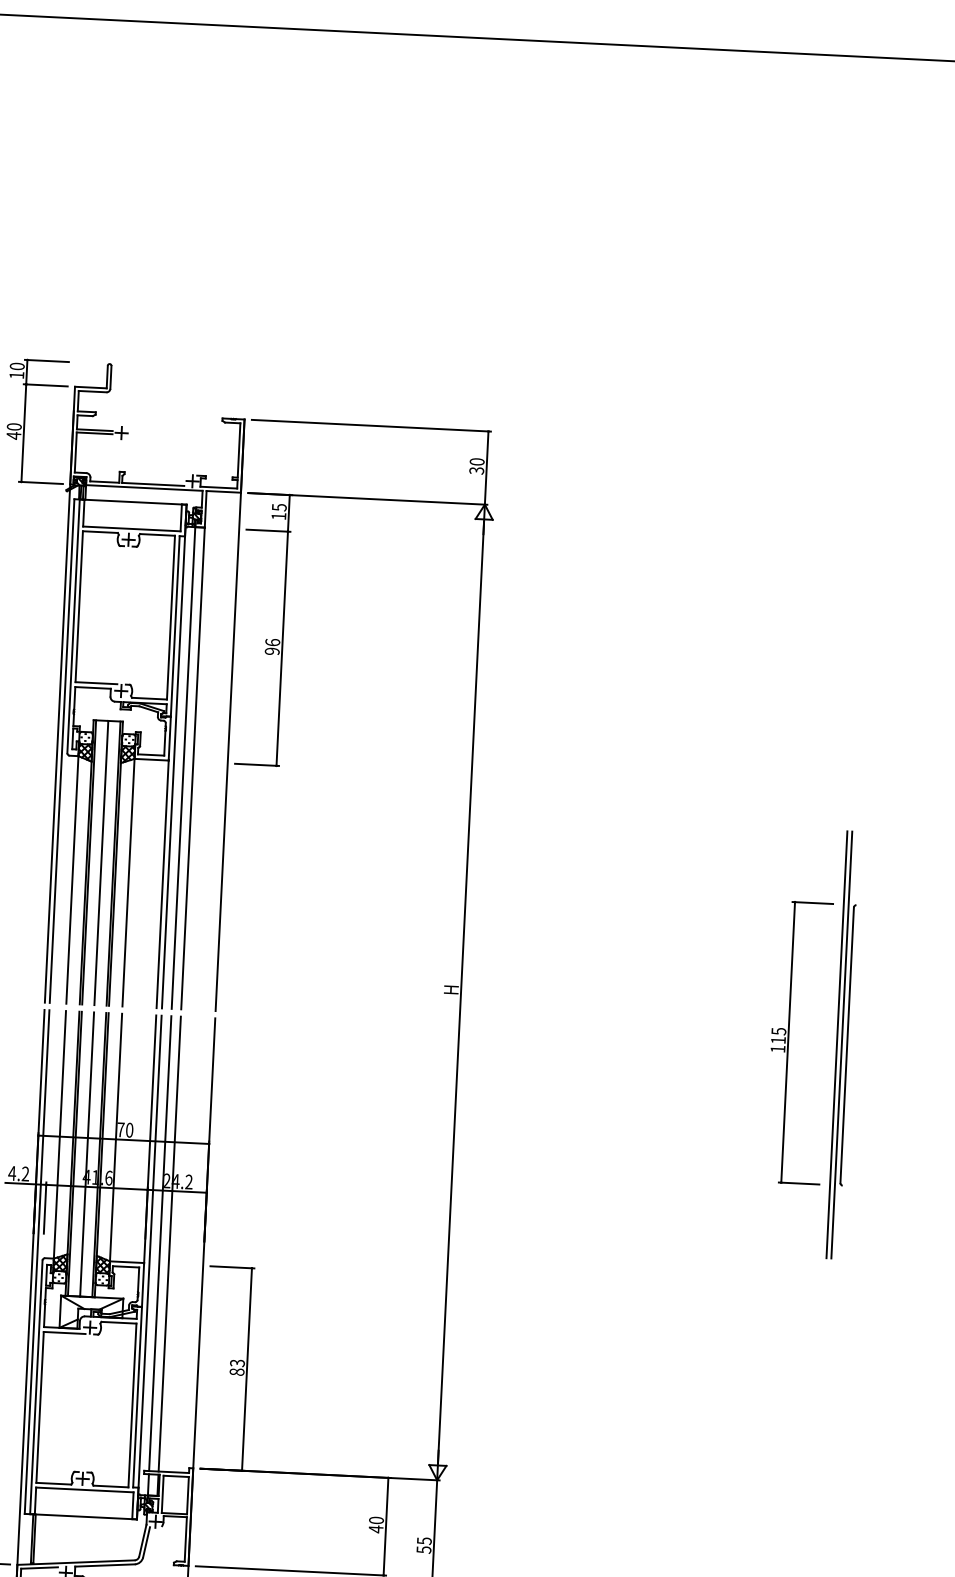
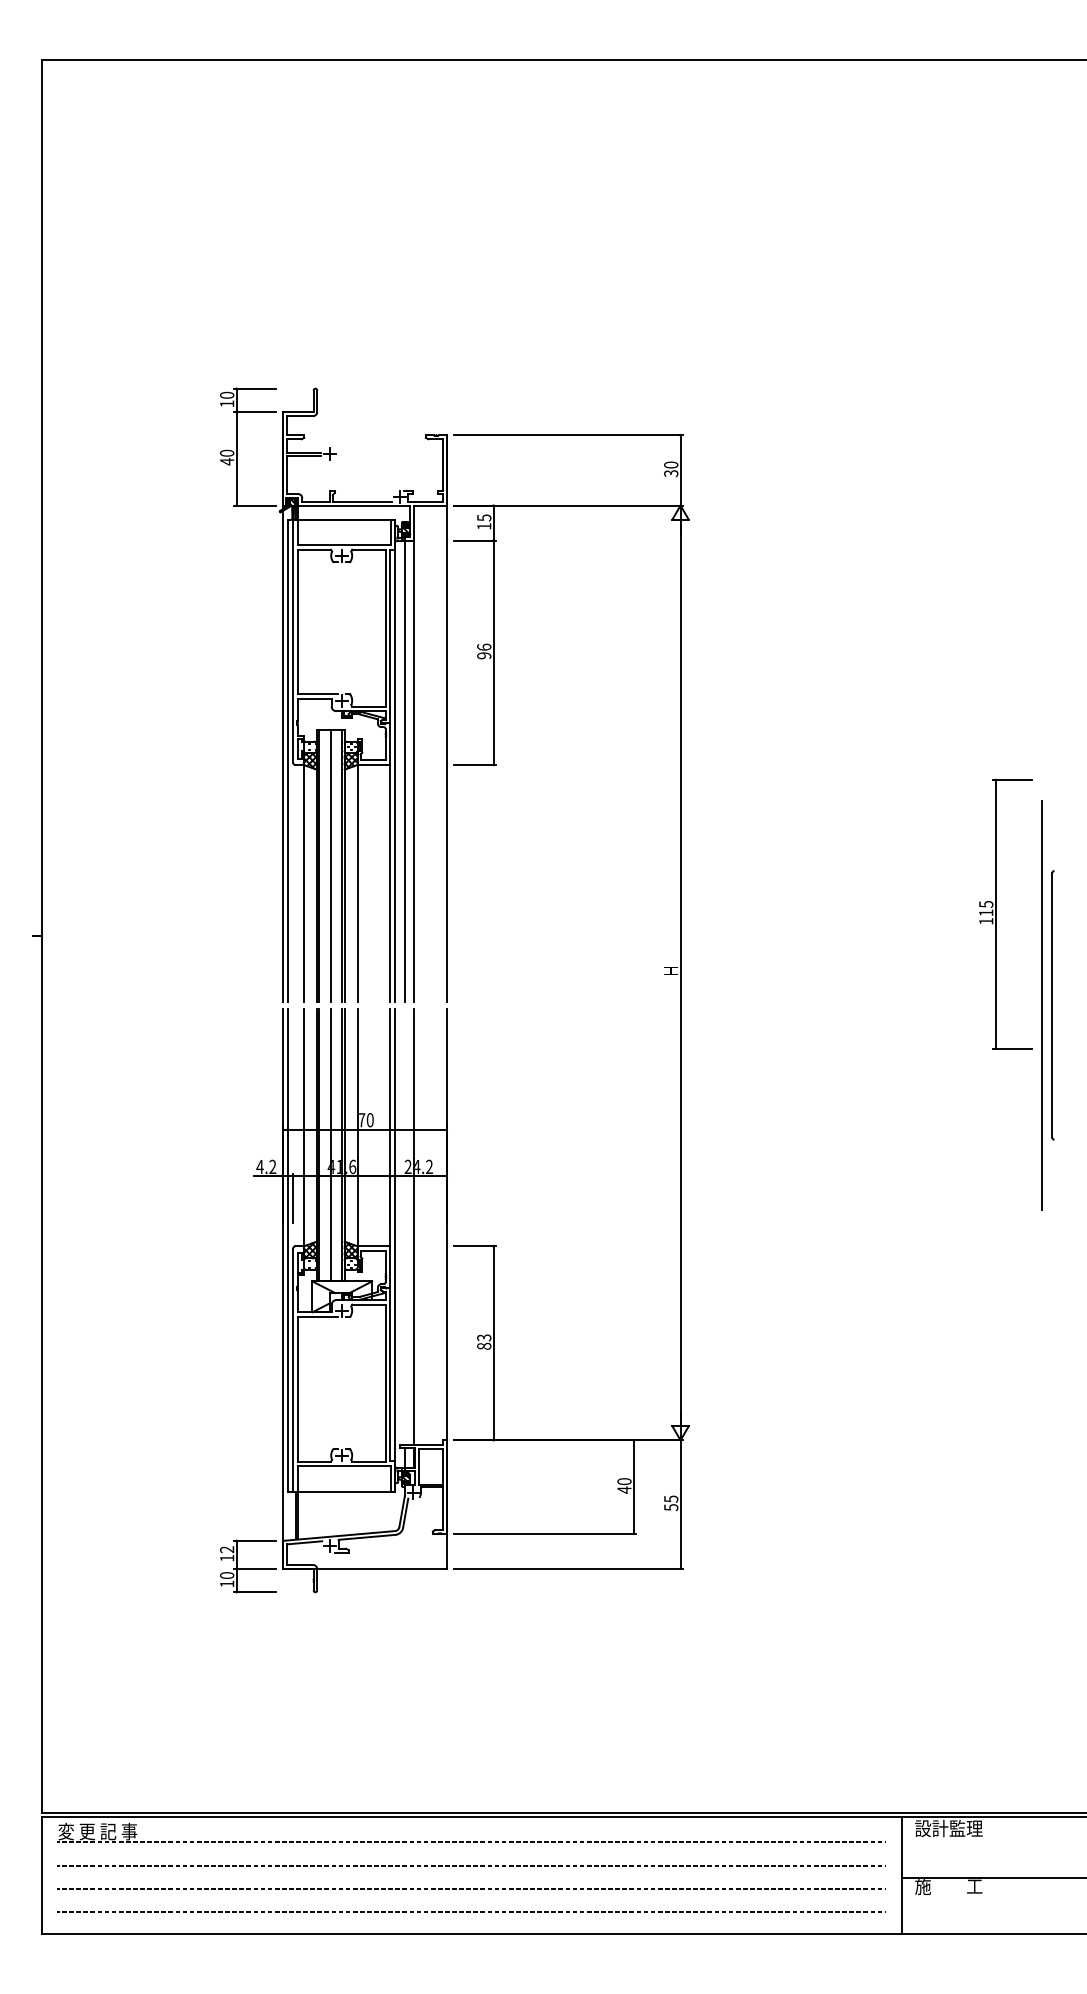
part: (789, 1041) -> (996, 913), moved
line: (842, 1044) -> (1047, 1004), removed
line: (159, 1244) -> (404, 1227), removed

